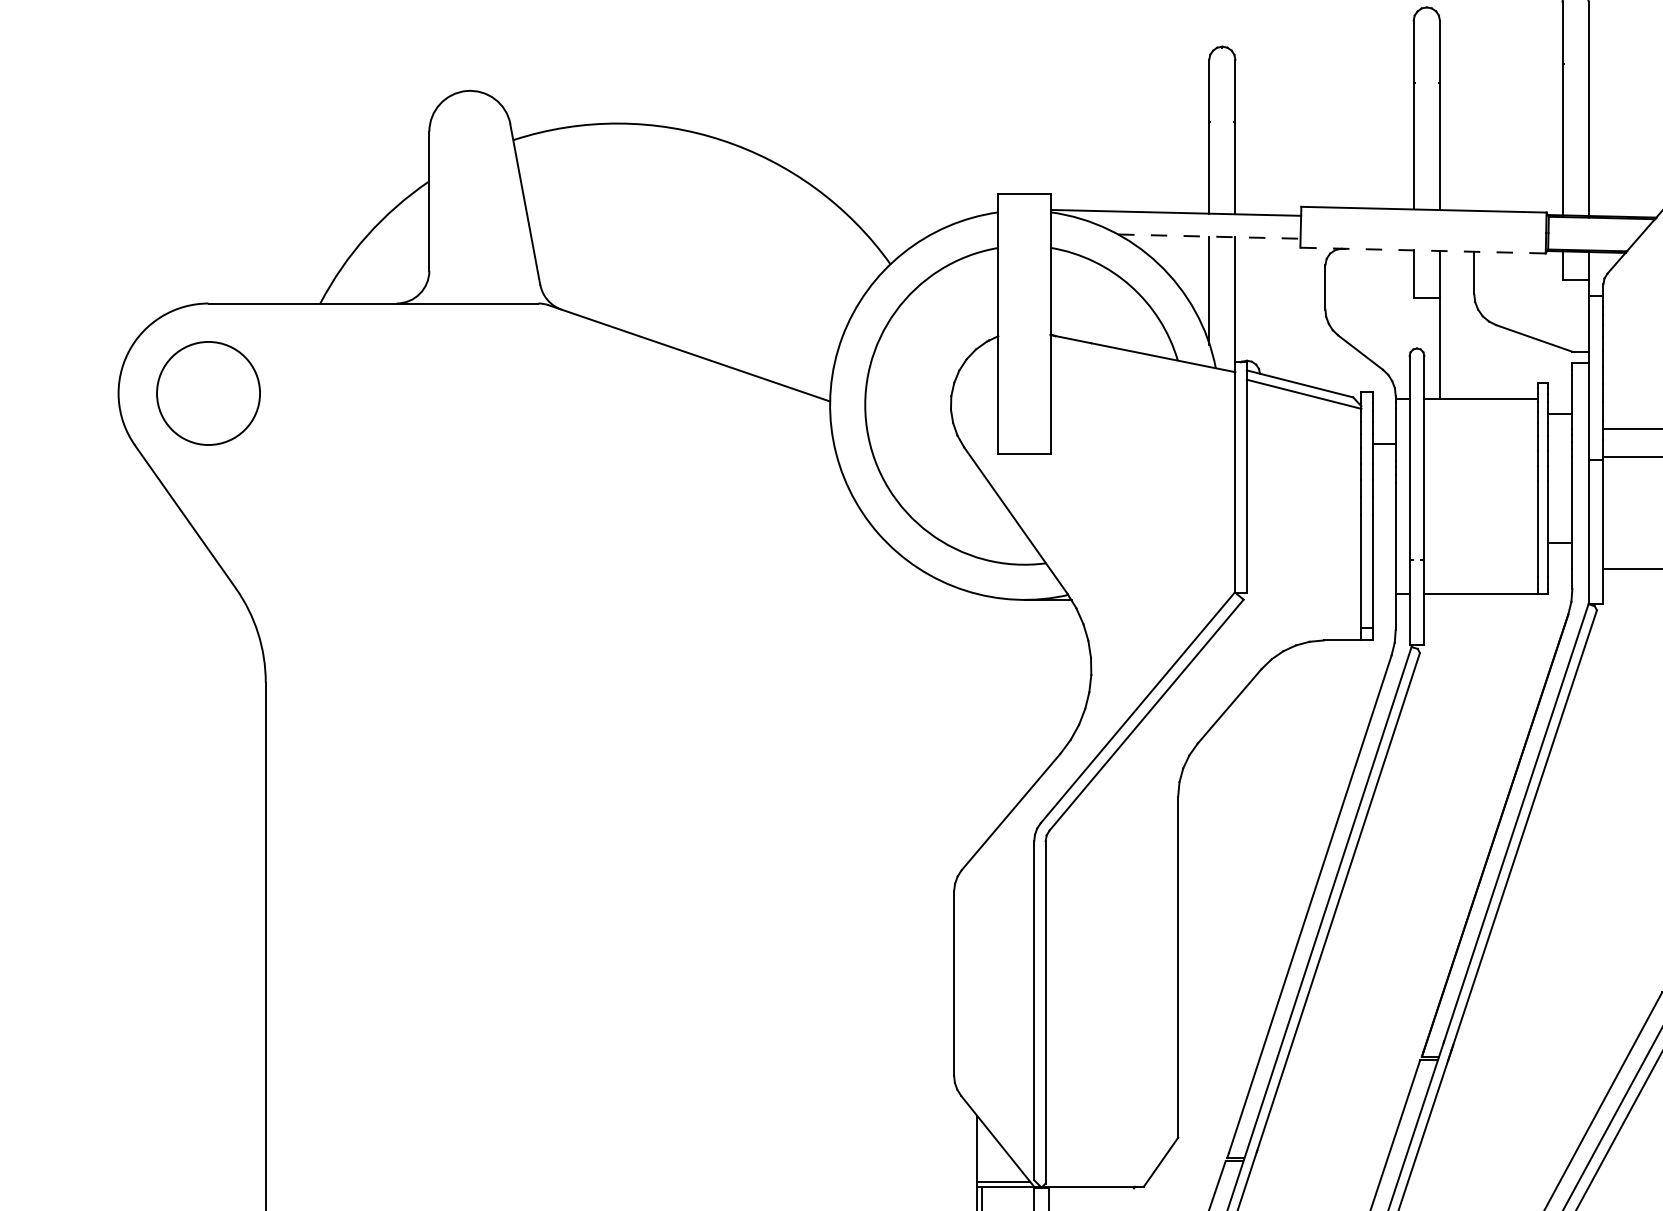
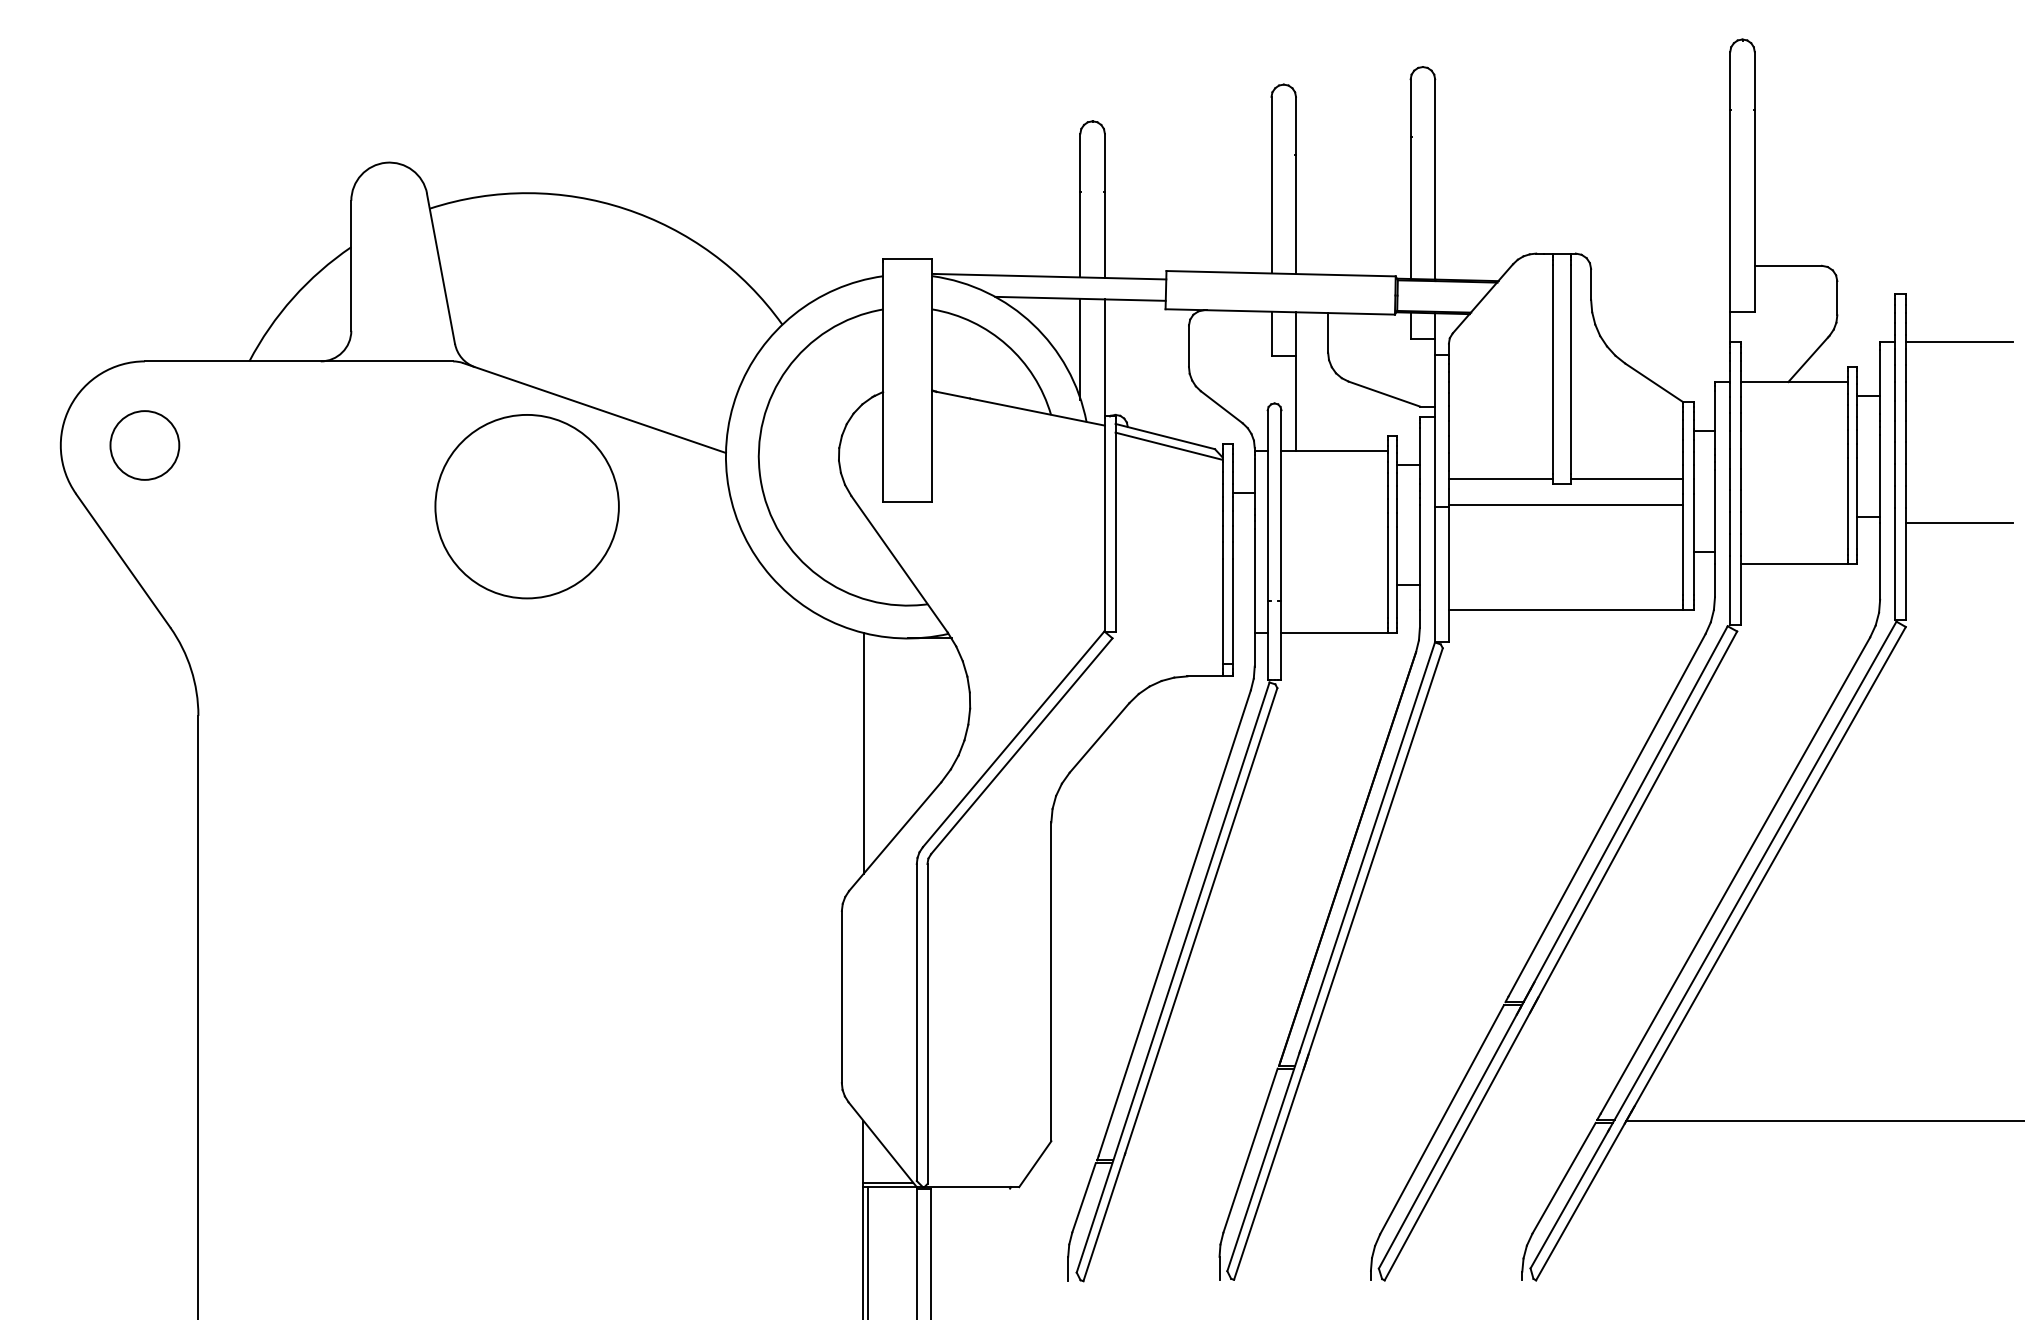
line: (1209, 236) -> (1080, 298), dashed -> solid
line: (1423, 250) -> (1280, 311), dashed -> solid
circle: (208, 393) -> (144, 445), size x0.71
circle: (616, 458) -> (526, 506), added
line: (977, 722) -> (863, 753), added

